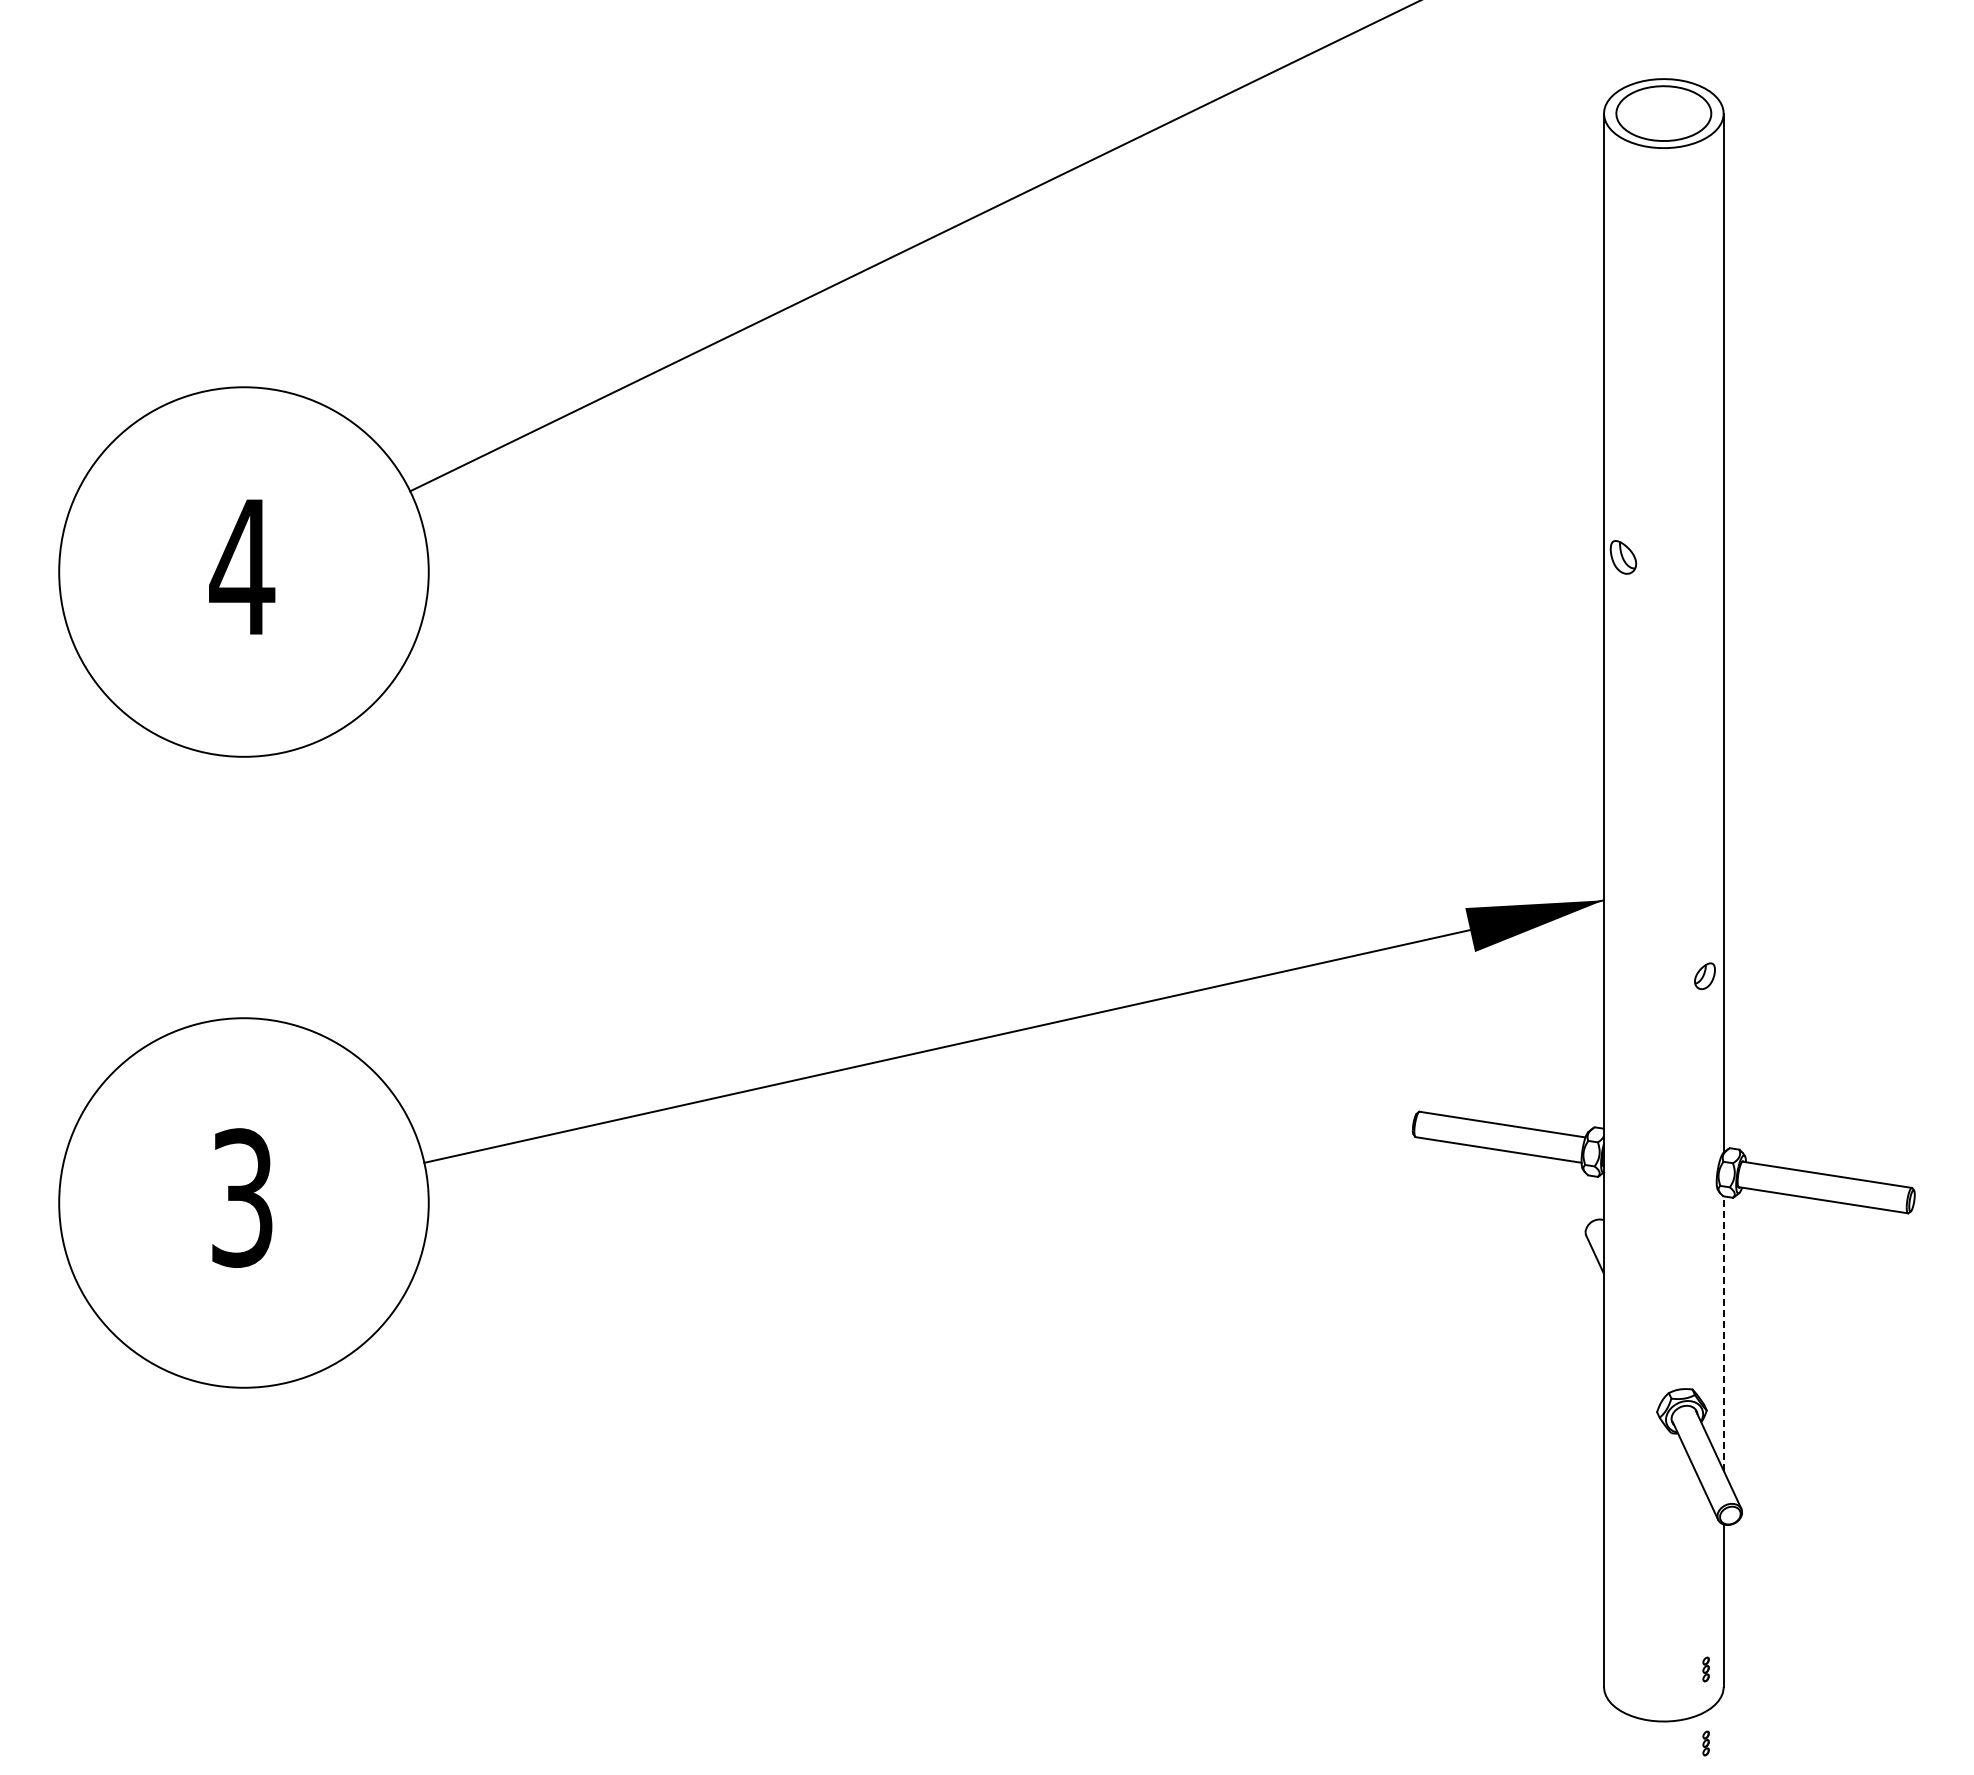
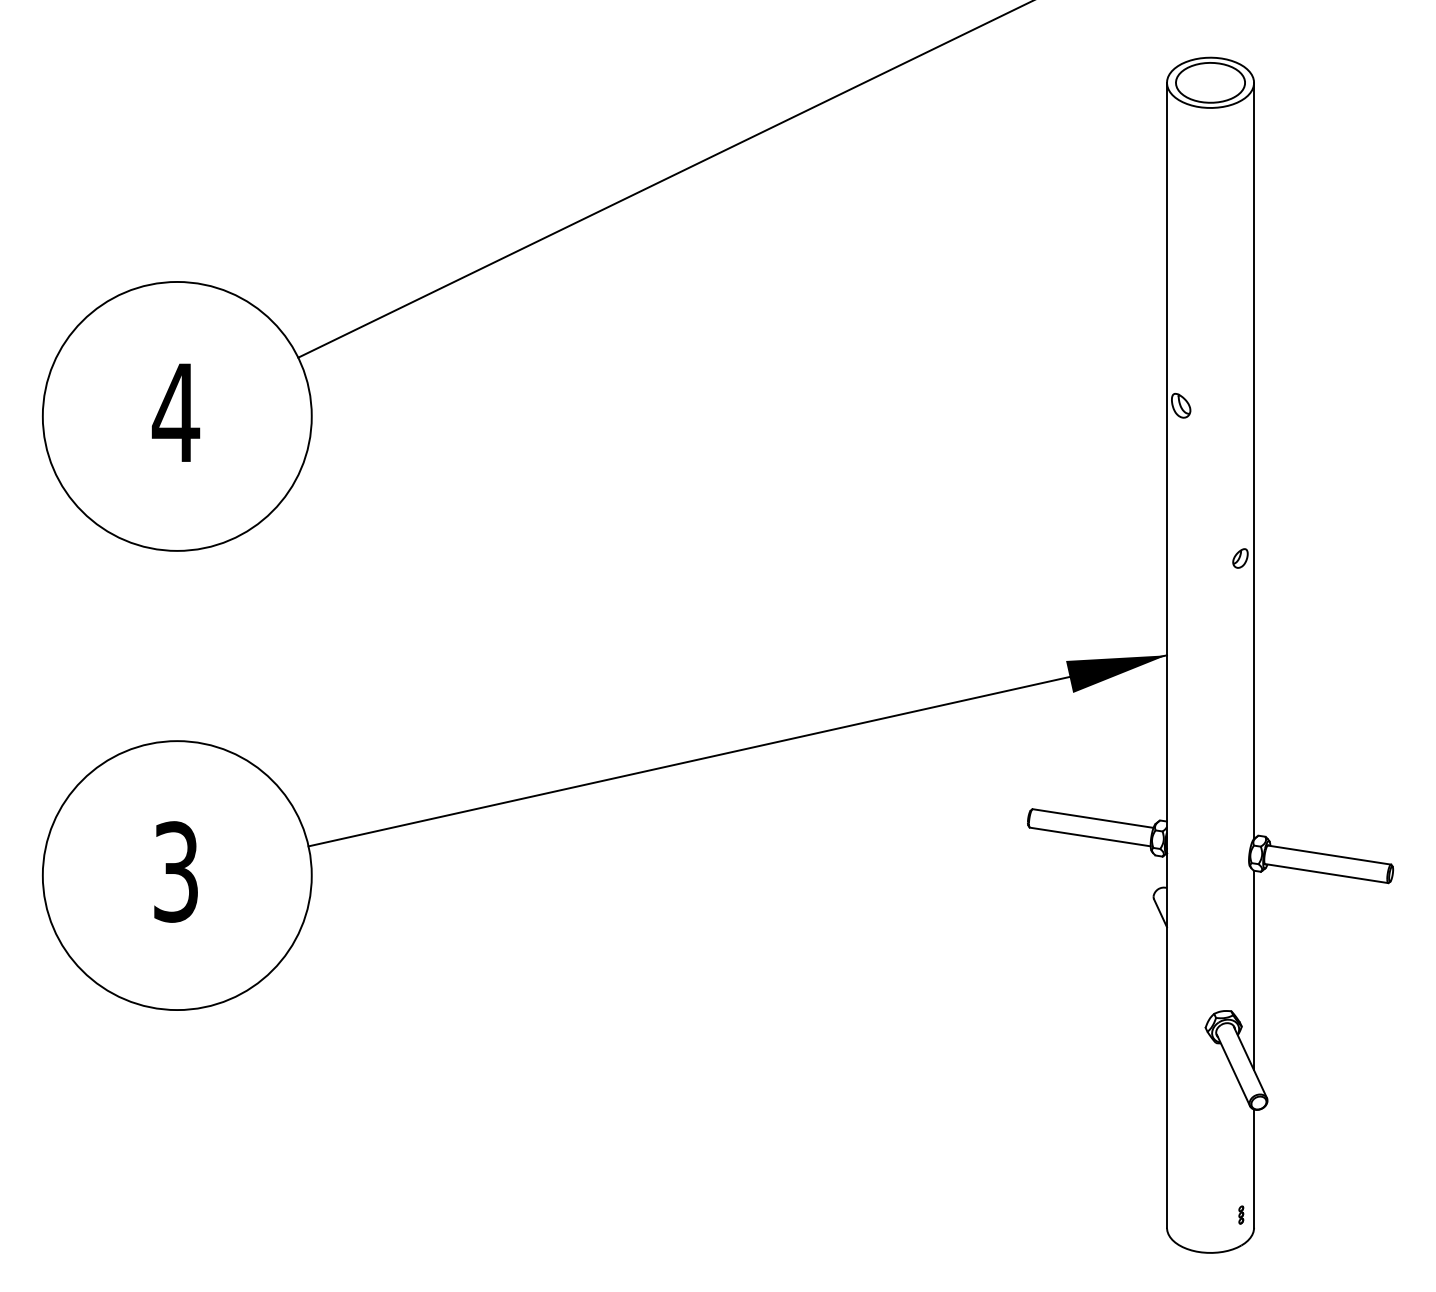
part: (1704, 976) -> (1240, 558), moved
line: (1723, 1333) -> (1253, 970), dashed -> solid
part: (1705, 1743) -> (1240, 1268), removed

